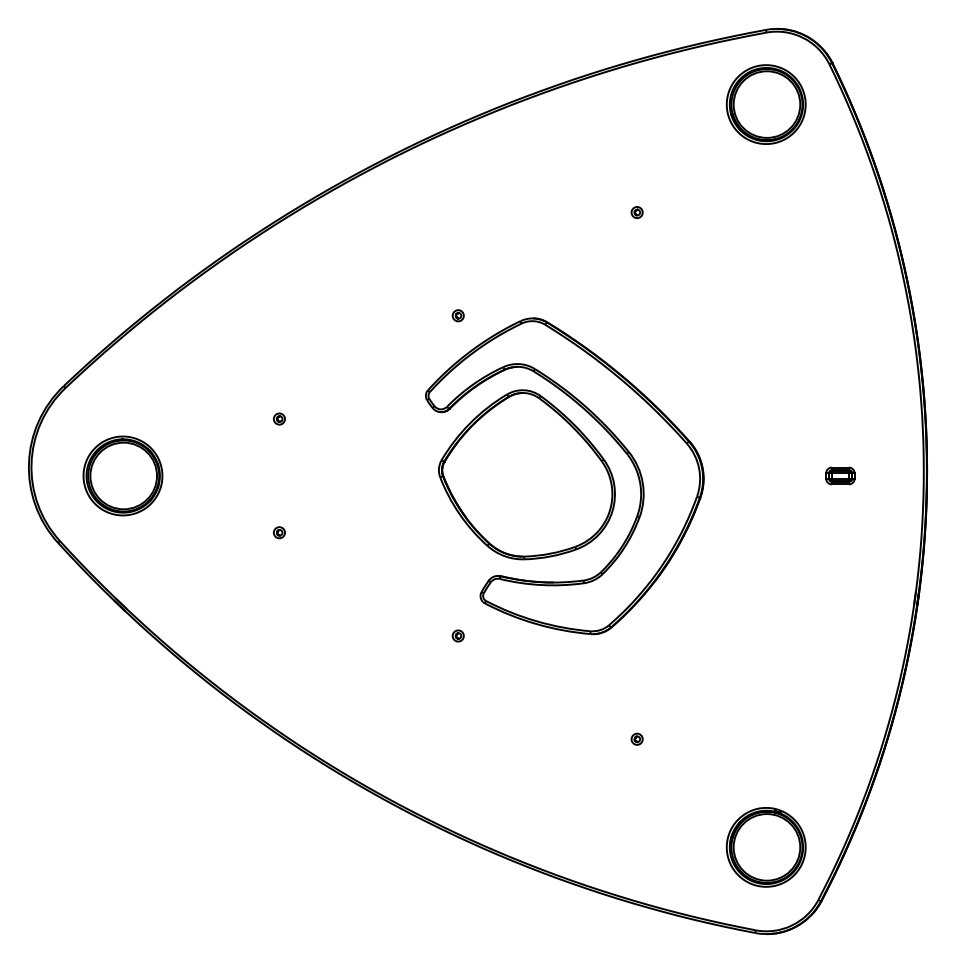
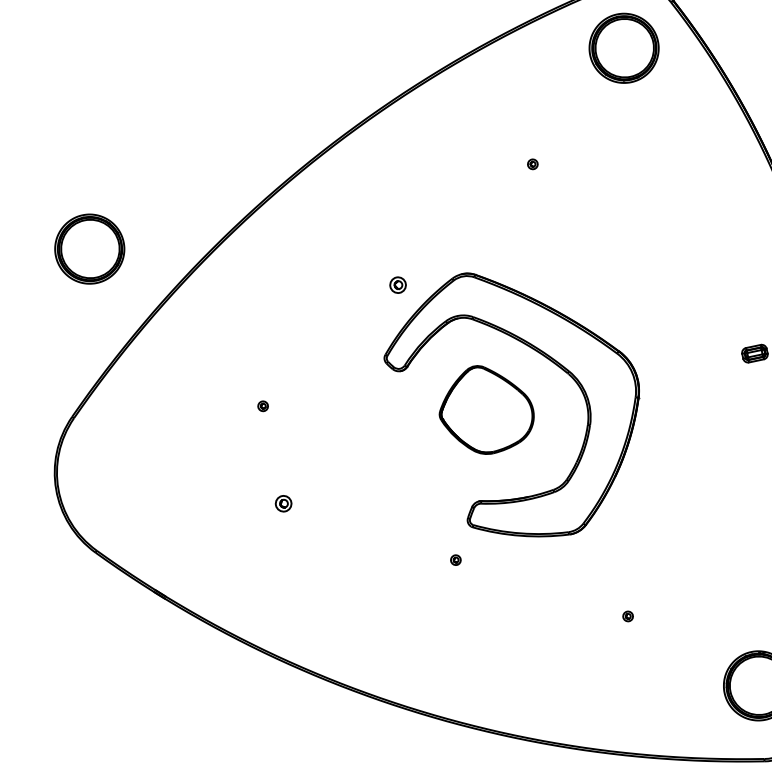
part: (457, 315) -> (397, 285), size x1.6
part: (526, 474) -> (485, 409), size x0.6
part: (122, 475) -> (89, 248), moved
part: (279, 532) -> (283, 503), size x1.6

